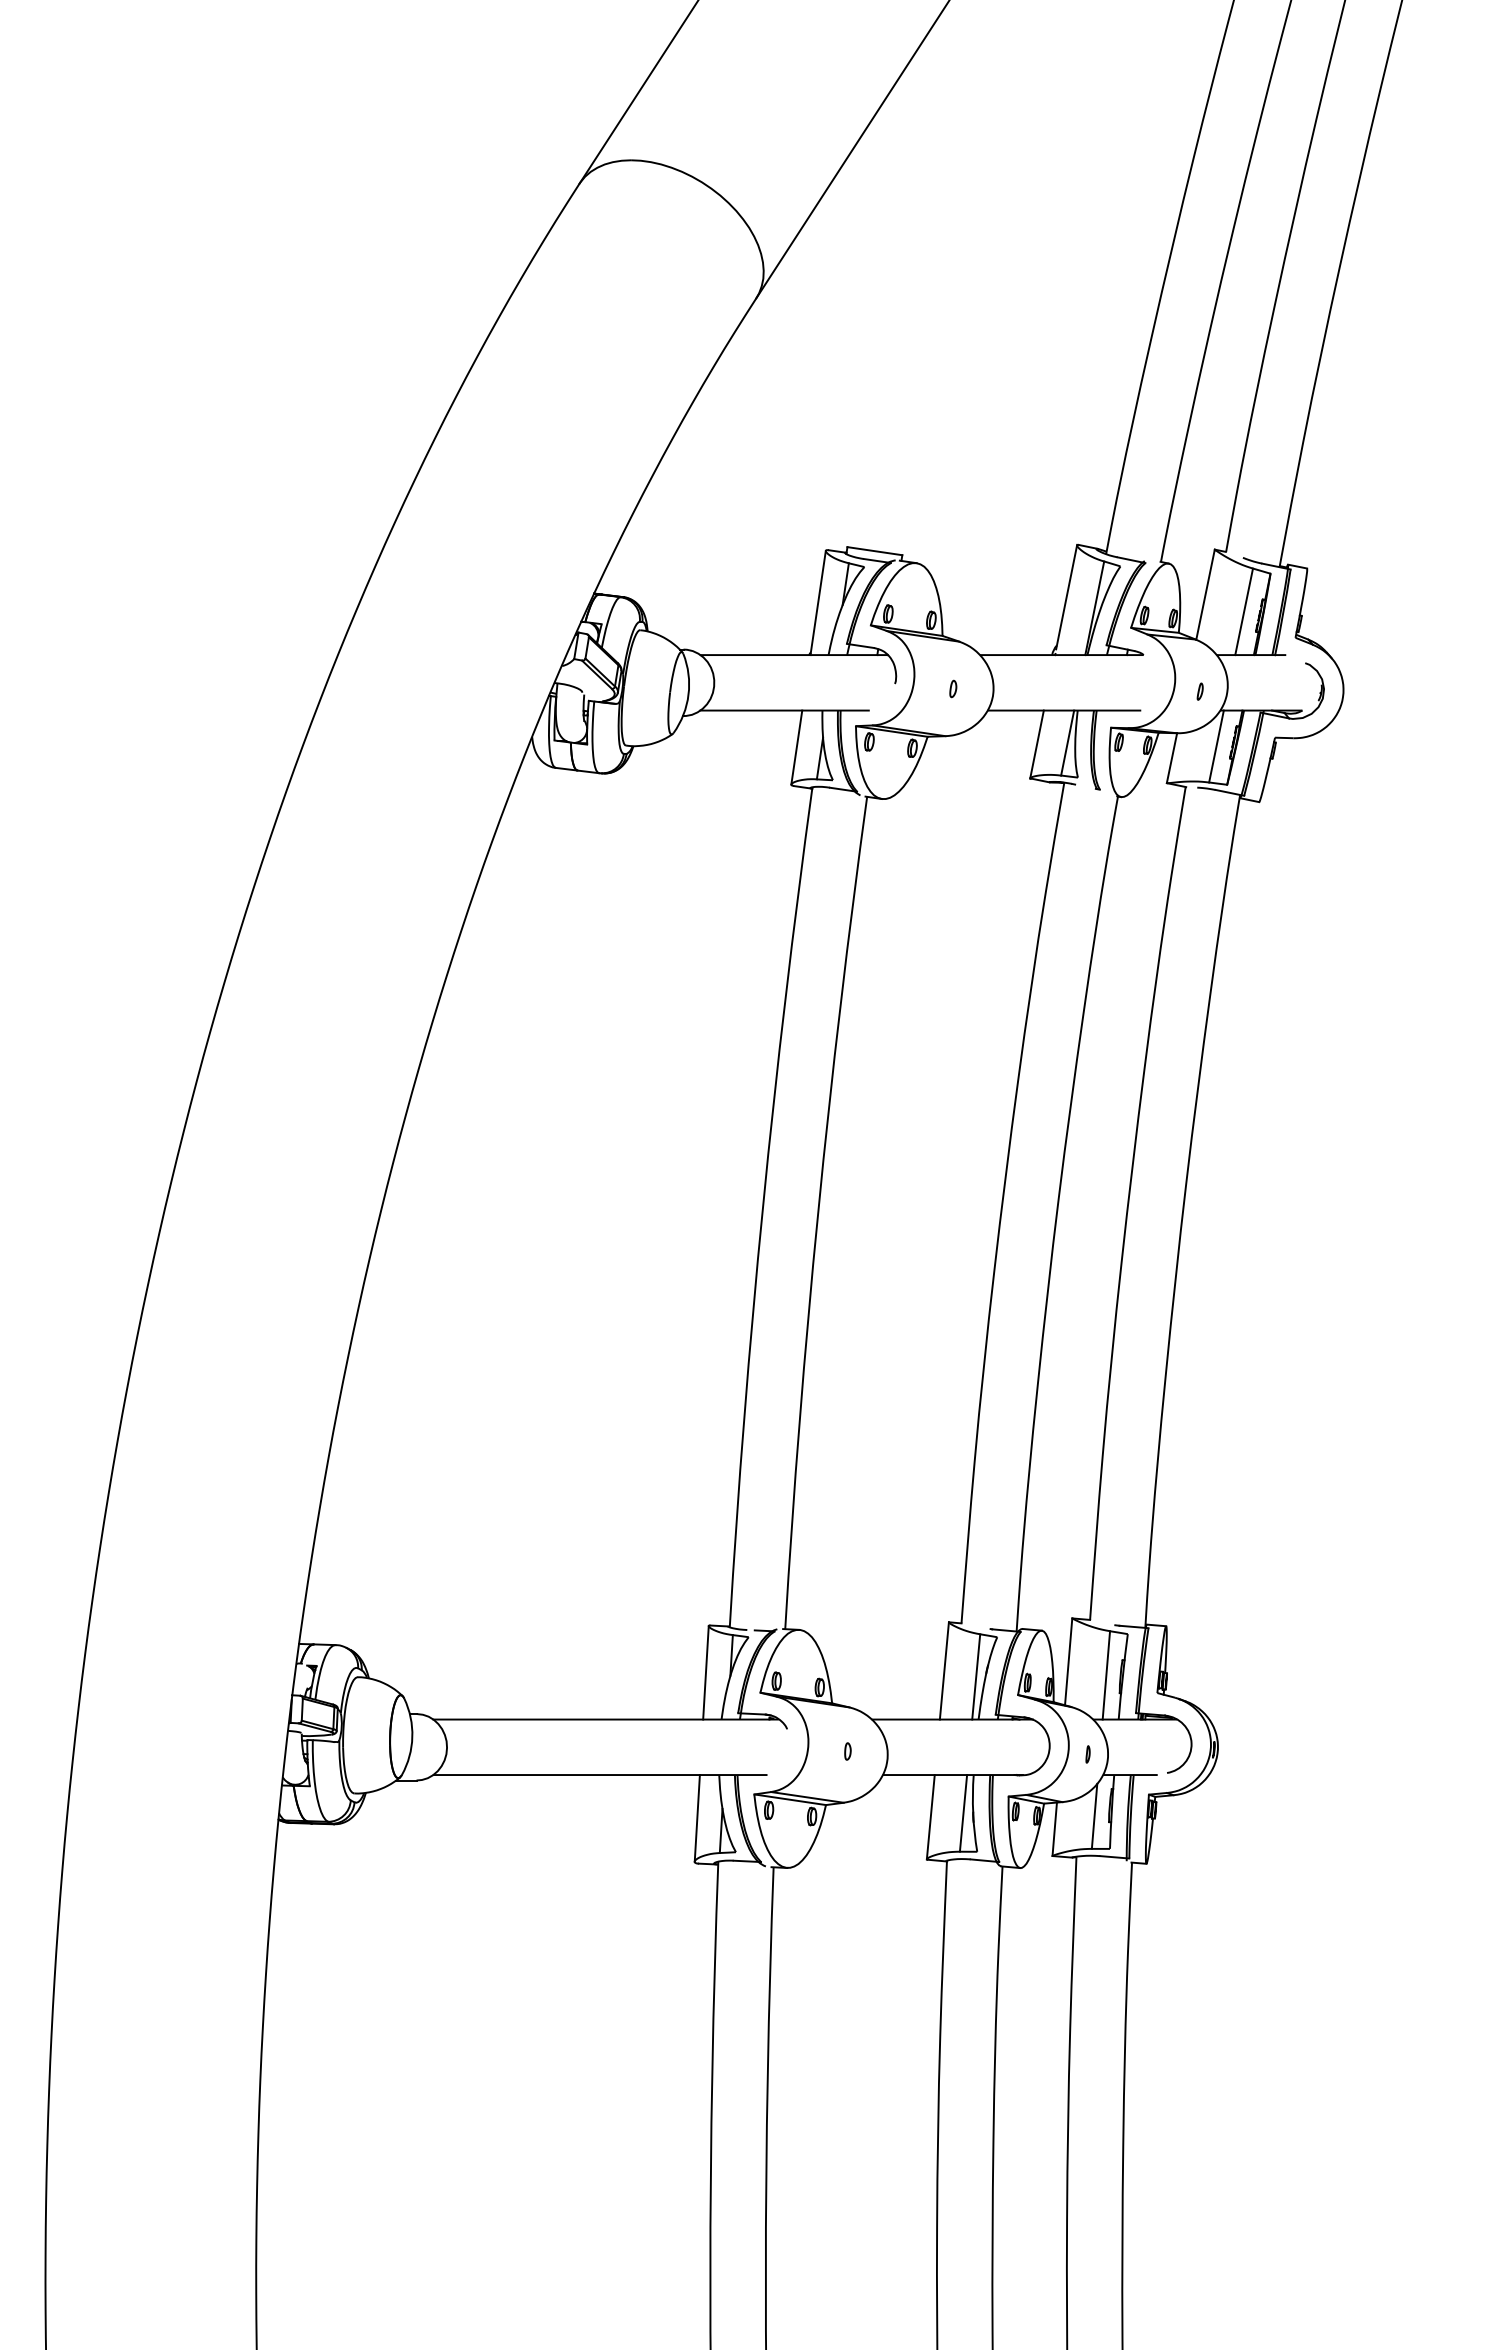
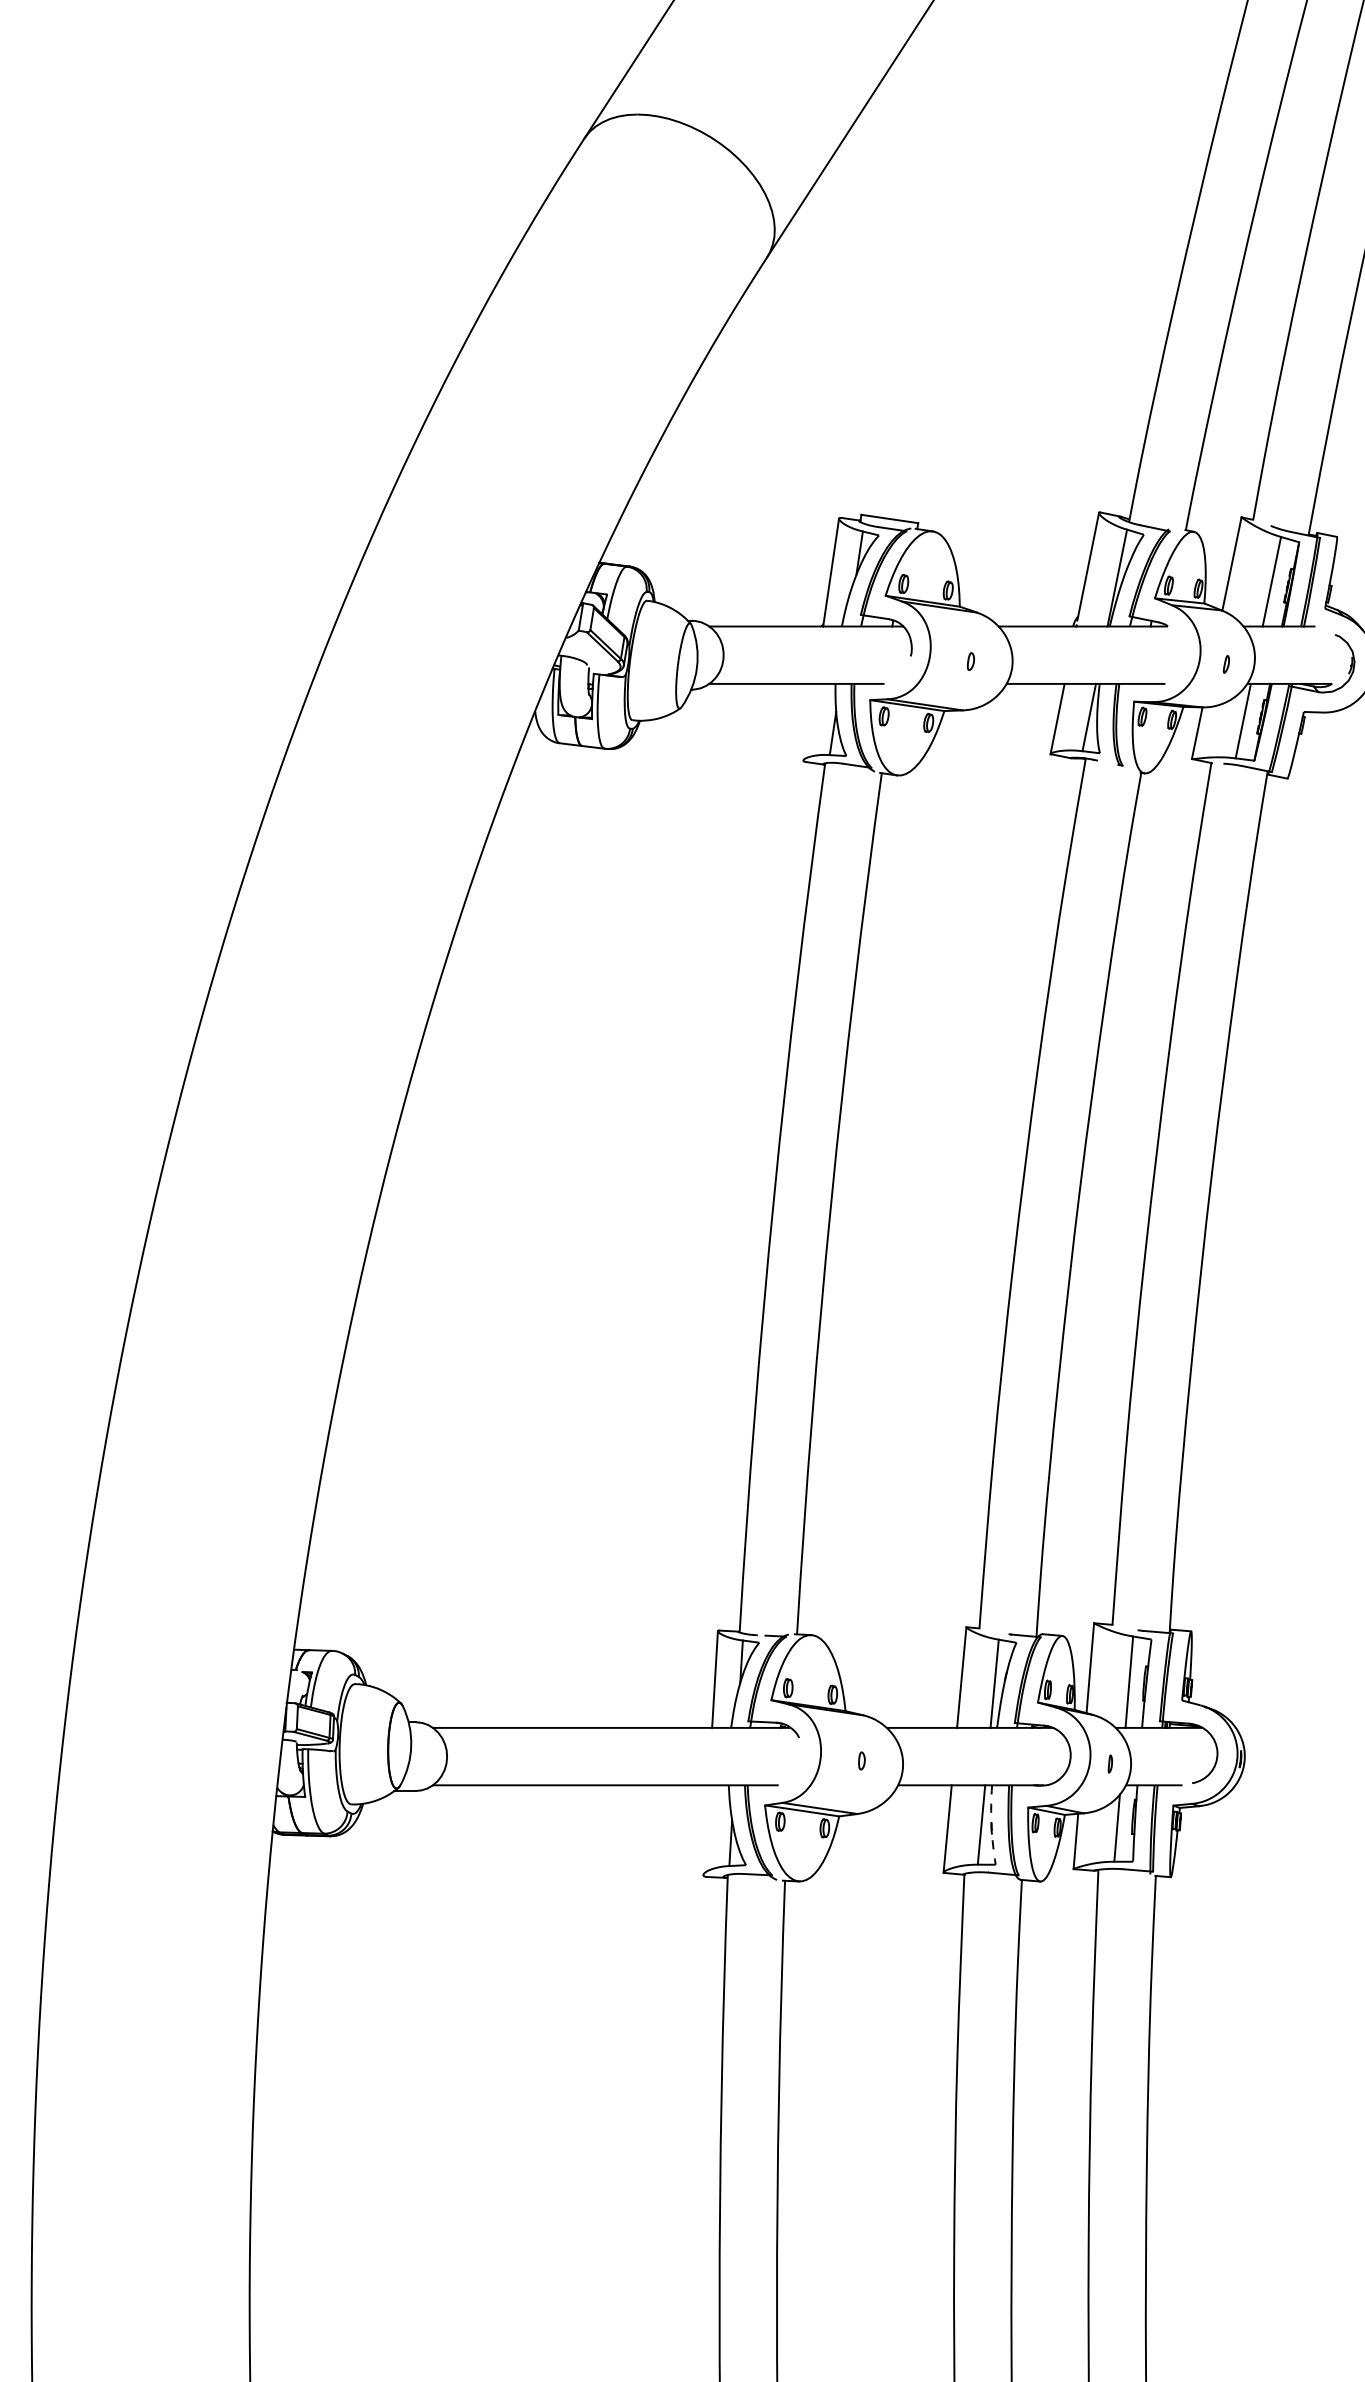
line: (796, 747) -> (808, 722), removed
arc: (973, 1813) -> (991, 1825), solid -> dashed
line: (696, 1818) -> (705, 1830), removed

